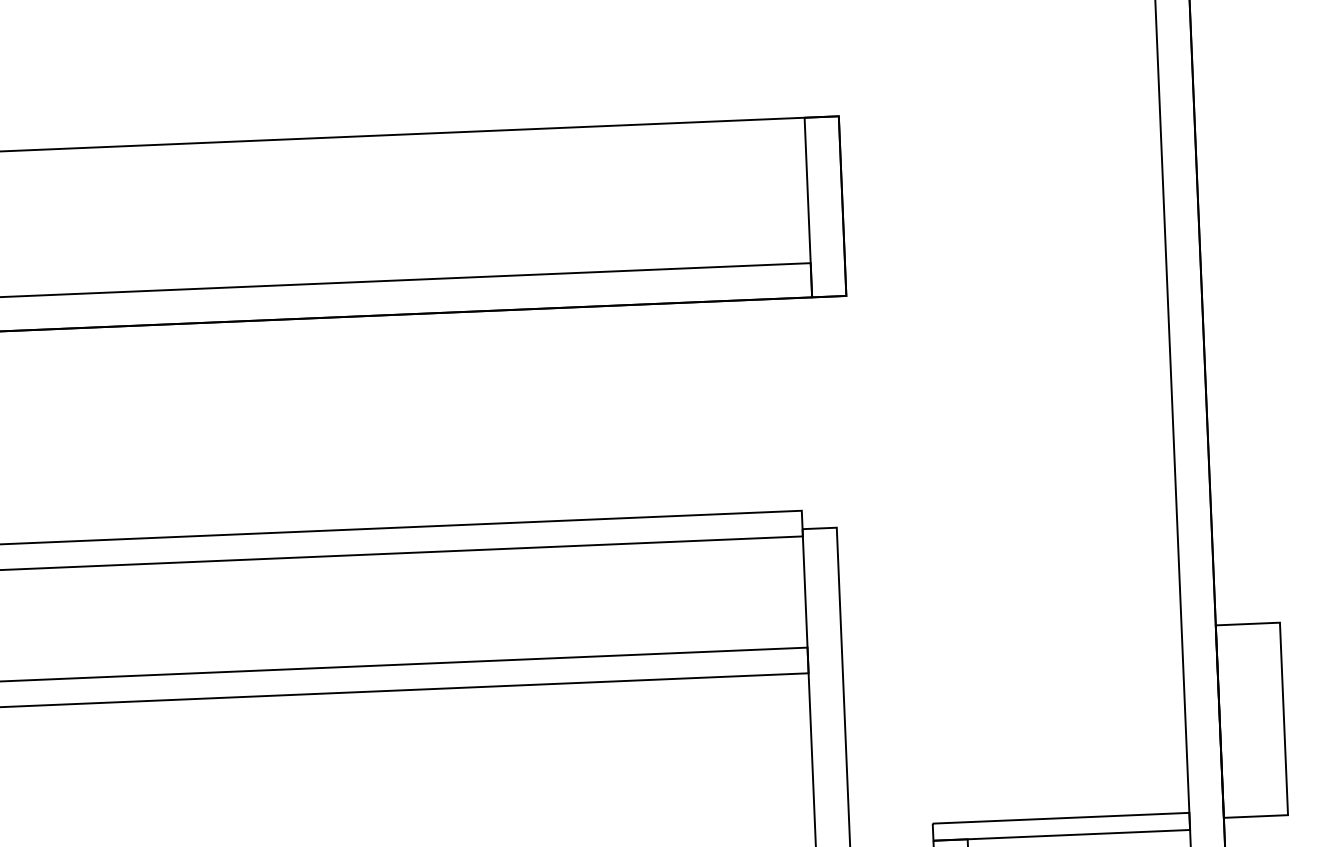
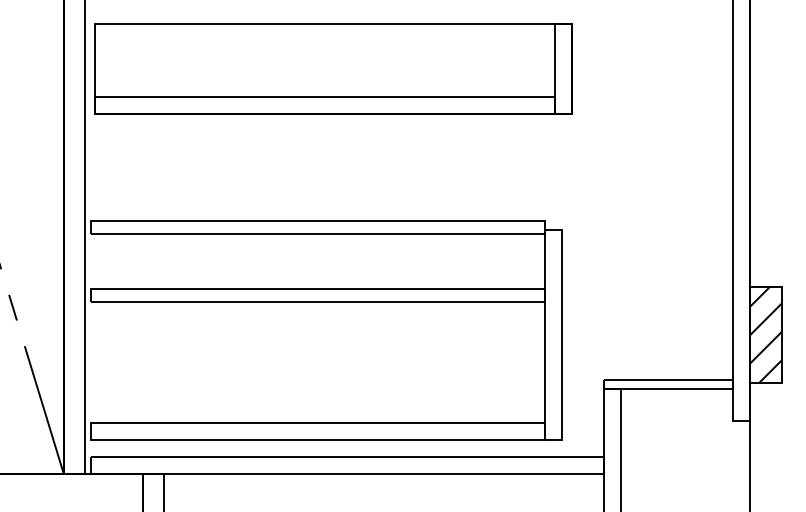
hatch: (1251, 719) -> (765, 334), added

